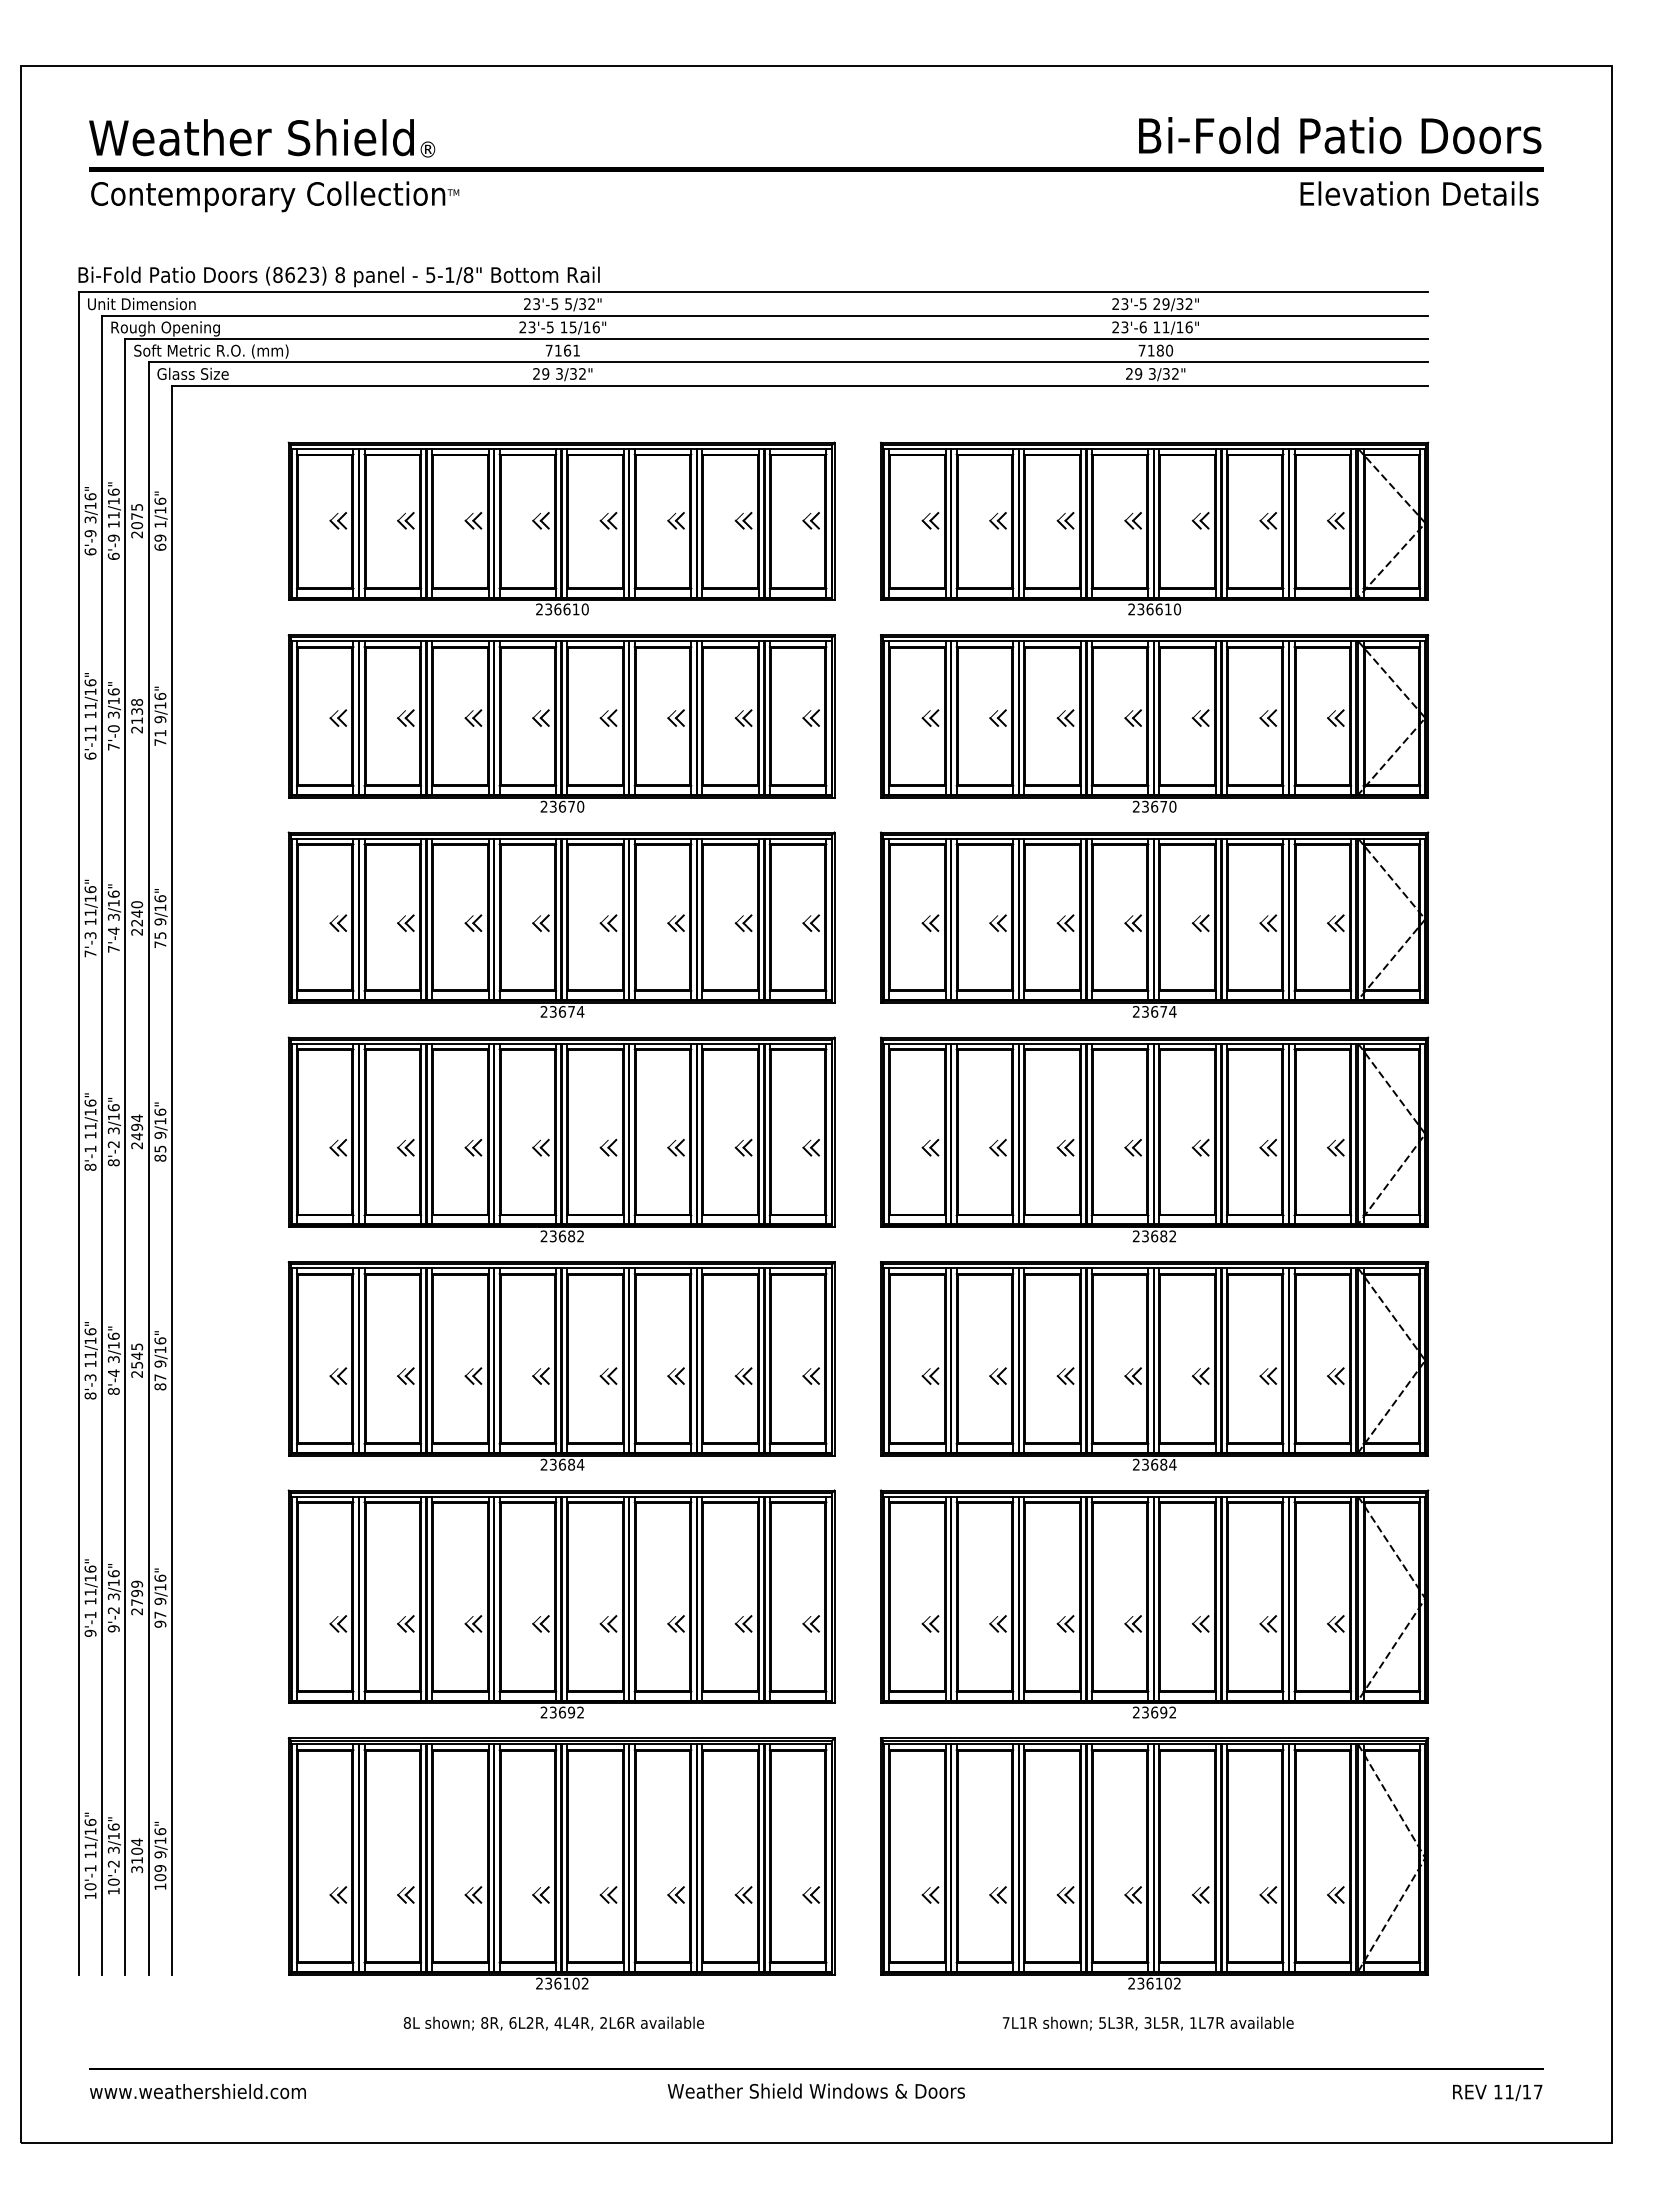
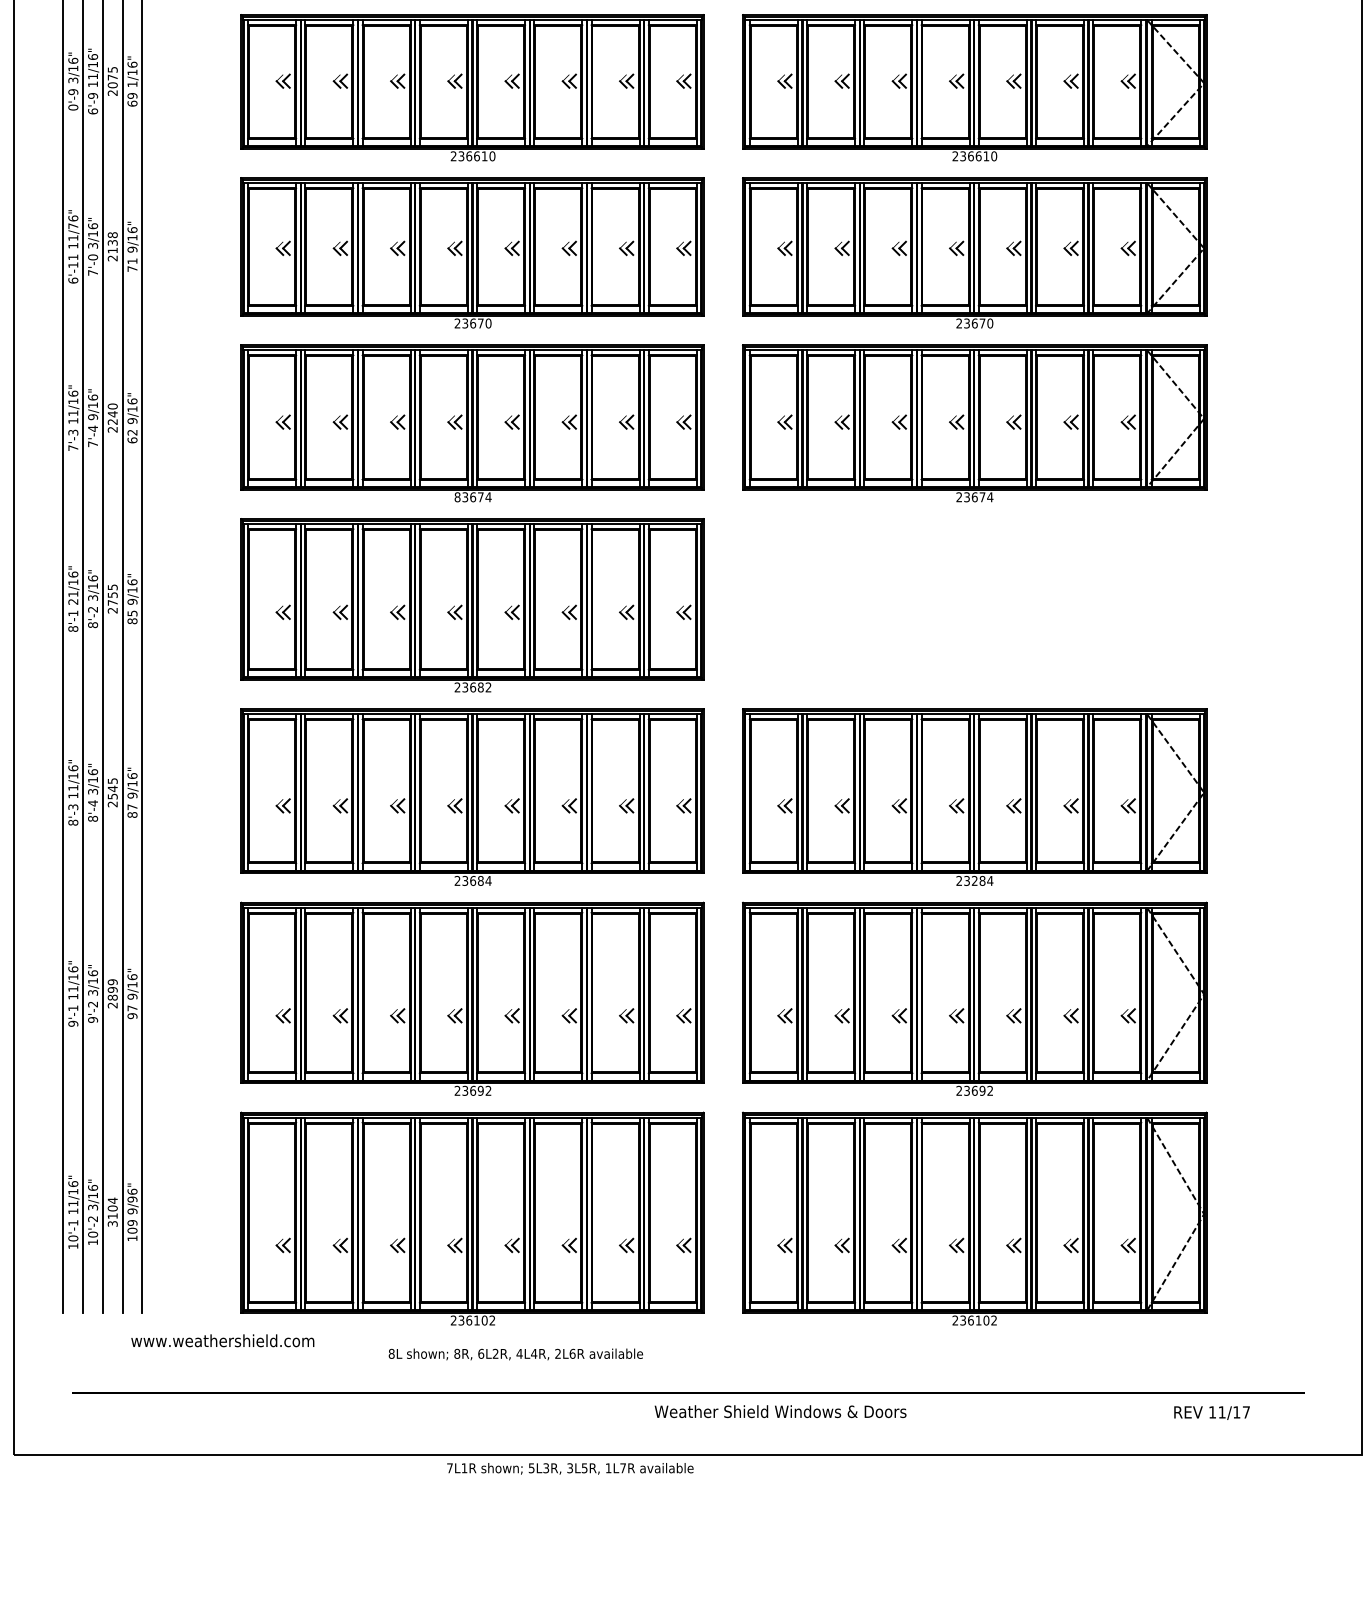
text: (90, 551) -> (73, 107), 6'-9 -> 0'-9
text: (90, 691) -> (73, 225), 11/16" -> 11/76"
text: (113, 916) -> (92, 416), 3/16" -> 9/16"
text: (160, 940) -> (132, 436), 75 -> 62
text: (543, 1011) -> (457, 496), 23674 -> 83674
text: (137, 1127) -> (113, 595), 2494 -> 2755
text: (90, 1135) -> (73, 602), 11/16" -> 21/16"
part: (1154, 1139) -> (974, 605), removed
text: (1154, 1464) -> (974, 880), 23684 -> 23284
text: (137, 1602) -> (113, 997), 2799 -> 2899
text: (160, 1840) -> (132, 1199), 9/16" -> 9/96"
text: (553, 2023) -> (515, 1354), moved
text: (1147, 2023) -> (569, 1468), moved
text: (815, 2090) -> (779, 1411), moved
text: (197, 2091) -> (222, 1340), moved
text: (1497, 2092) -> (1211, 1412), moved

